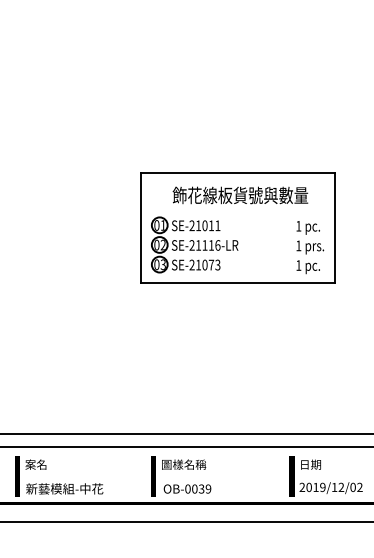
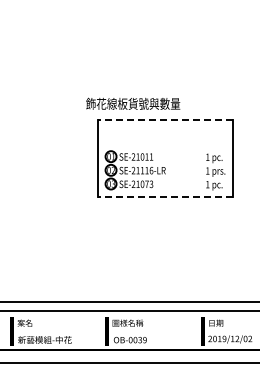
line: (236, 173) -> (164, 120), solid -> dashed
text: (240, 194) -> (133, 103), moved
line: (236, 282) -> (164, 196), solid -> dashed

